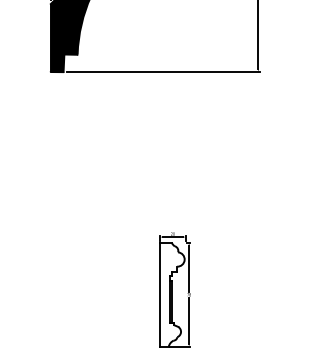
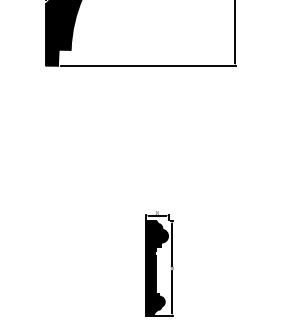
fill: (171, 293) -> (156, 267), added

